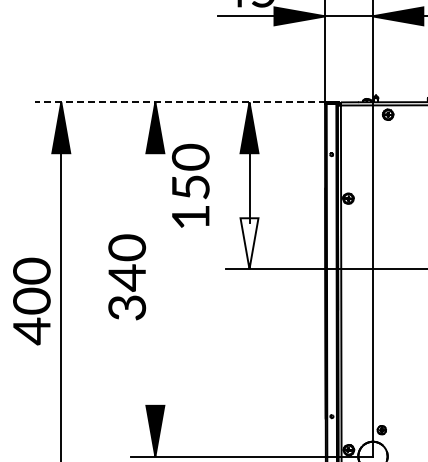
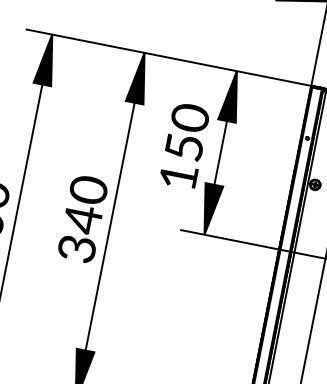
line: (180, 102) -> (169, 57), dashed -> solid
text: (190, 185) -> (184, 145), moved
fill: (249, 243) -> (209, 209), added
line: (155, 279) -> (110, 226), added

